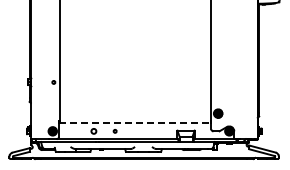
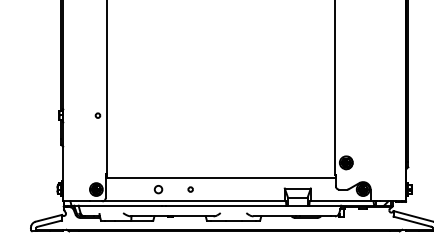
line: (135, 123) -> (221, 177), dashed -> solid

